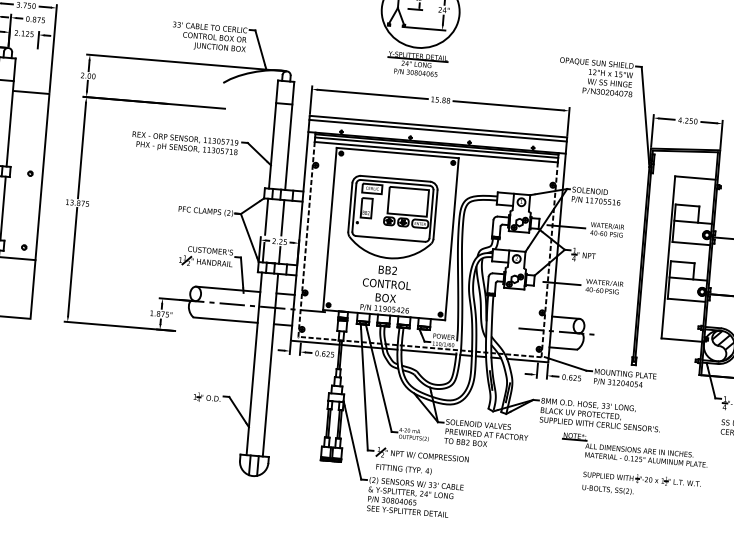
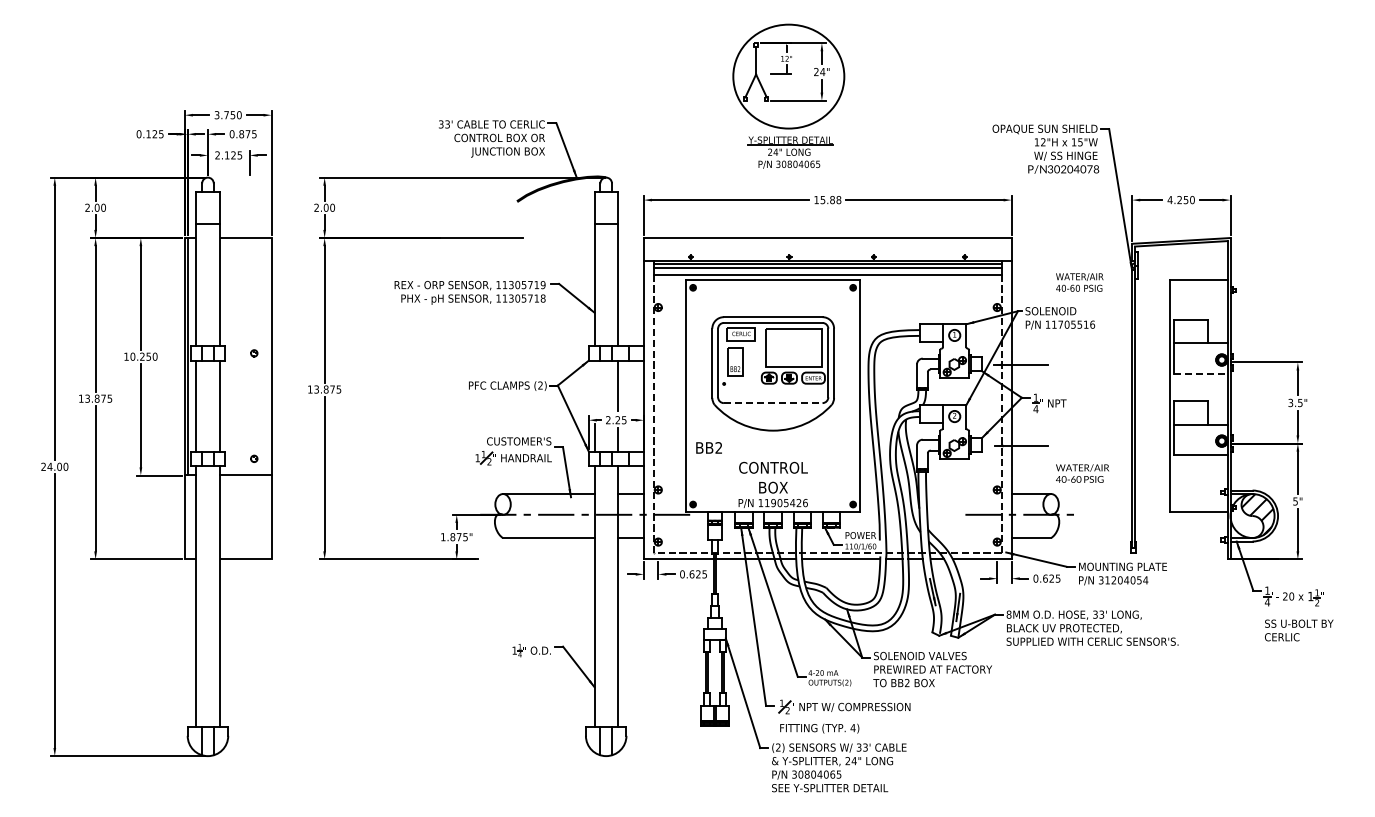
line: (437, 130) -> (827, 243), removed
line: (266, 216) -> (594, 386), removed
text: (607, 229) -> (1079, 282), moved
line: (390, 239) -> (773, 403), solid -> dashed
line: (691, 243) -> (1200, 373), solid -> dashed
text: (387, 269) -> (708, 447), moved
text: (604, 286) -> (1082, 473), moved
part: (633, 461) -> (1144, 689), removed

